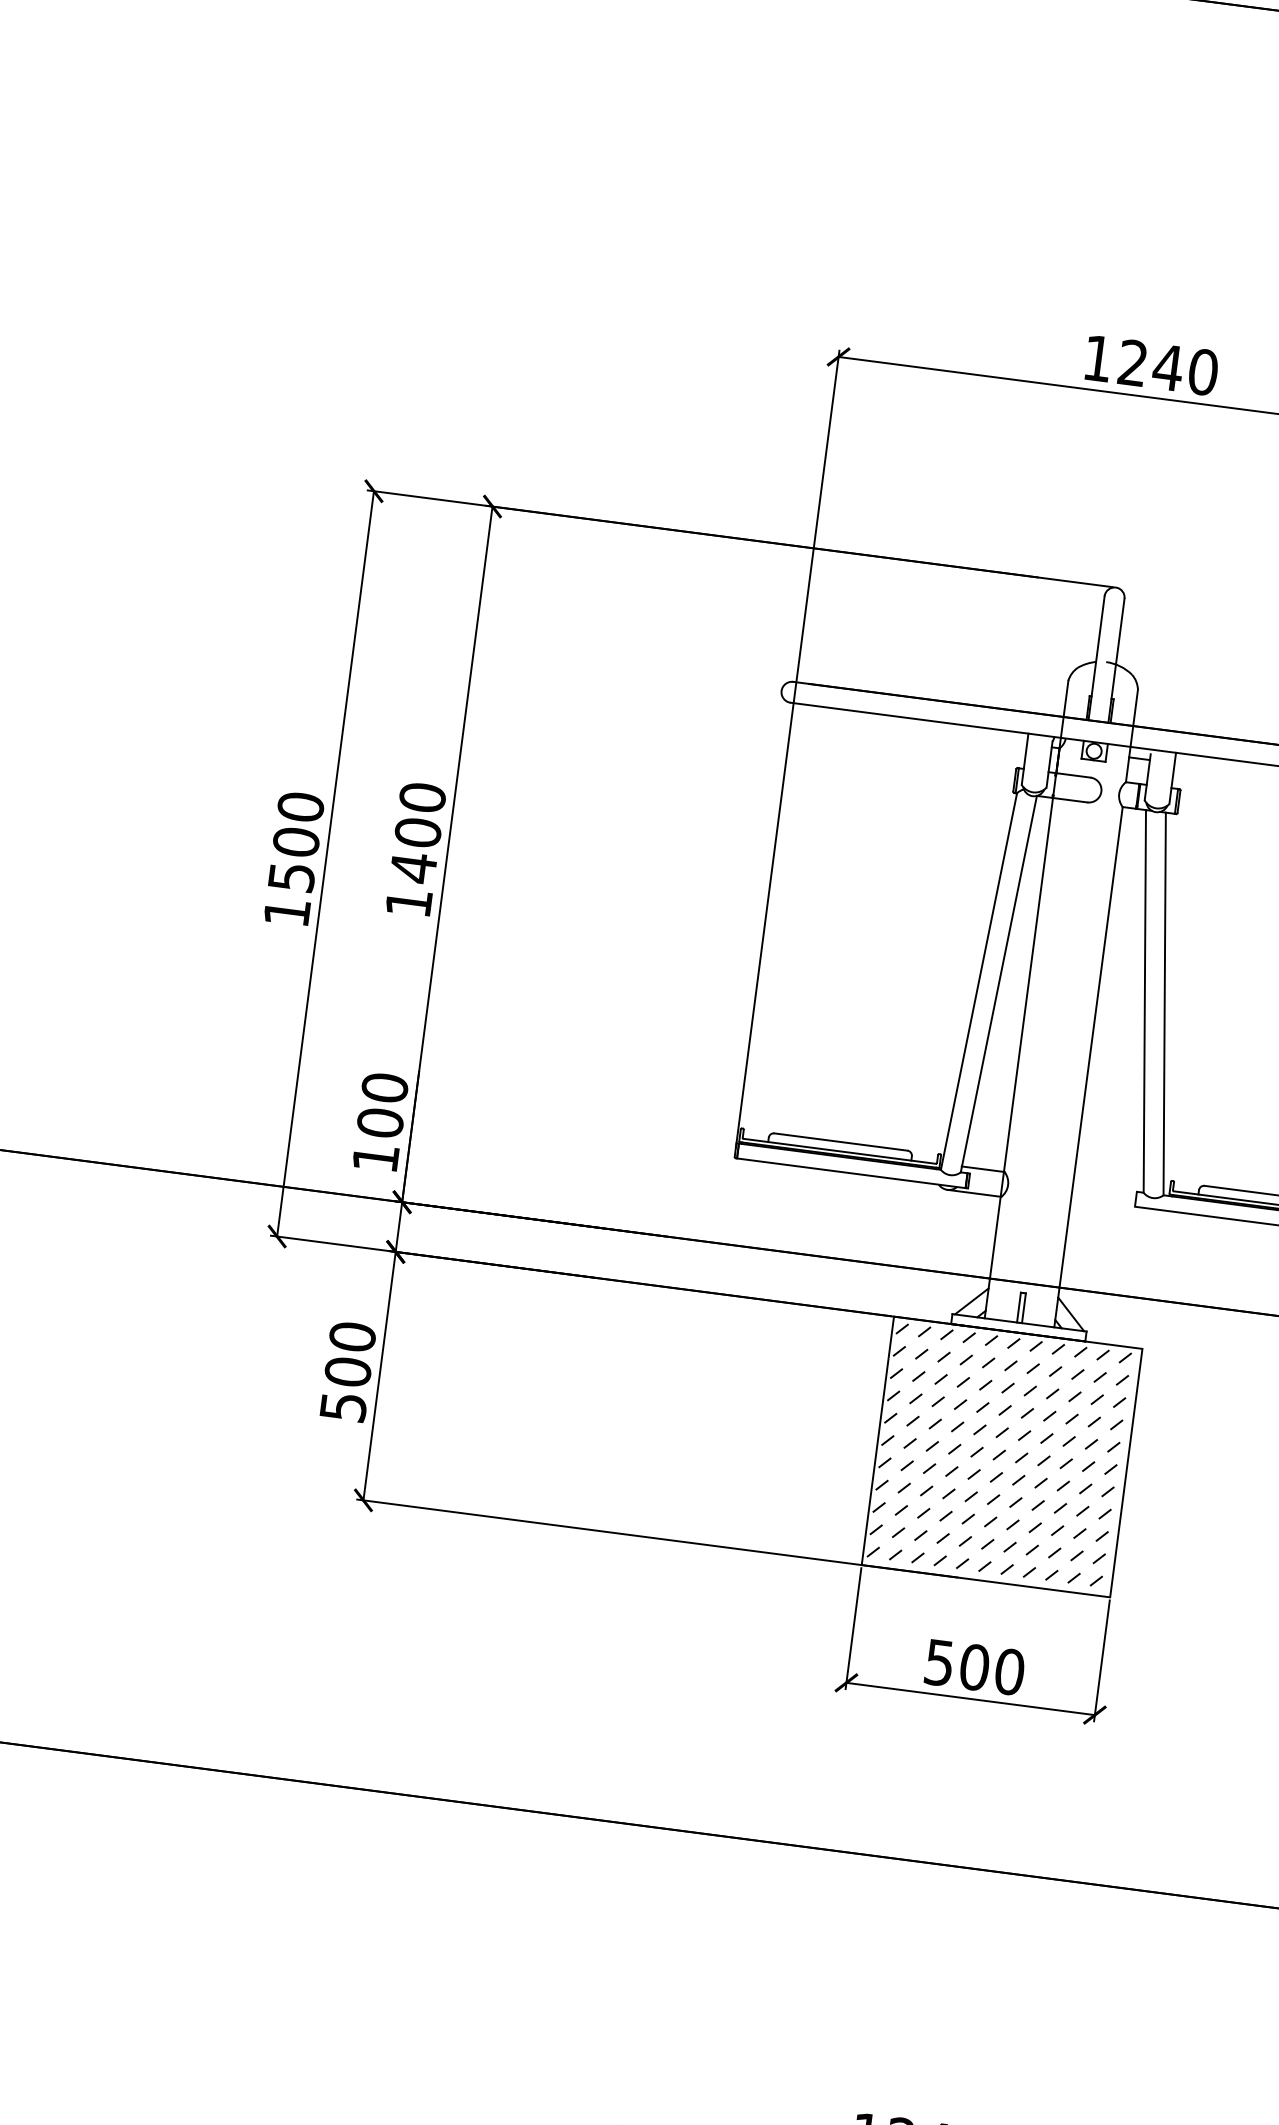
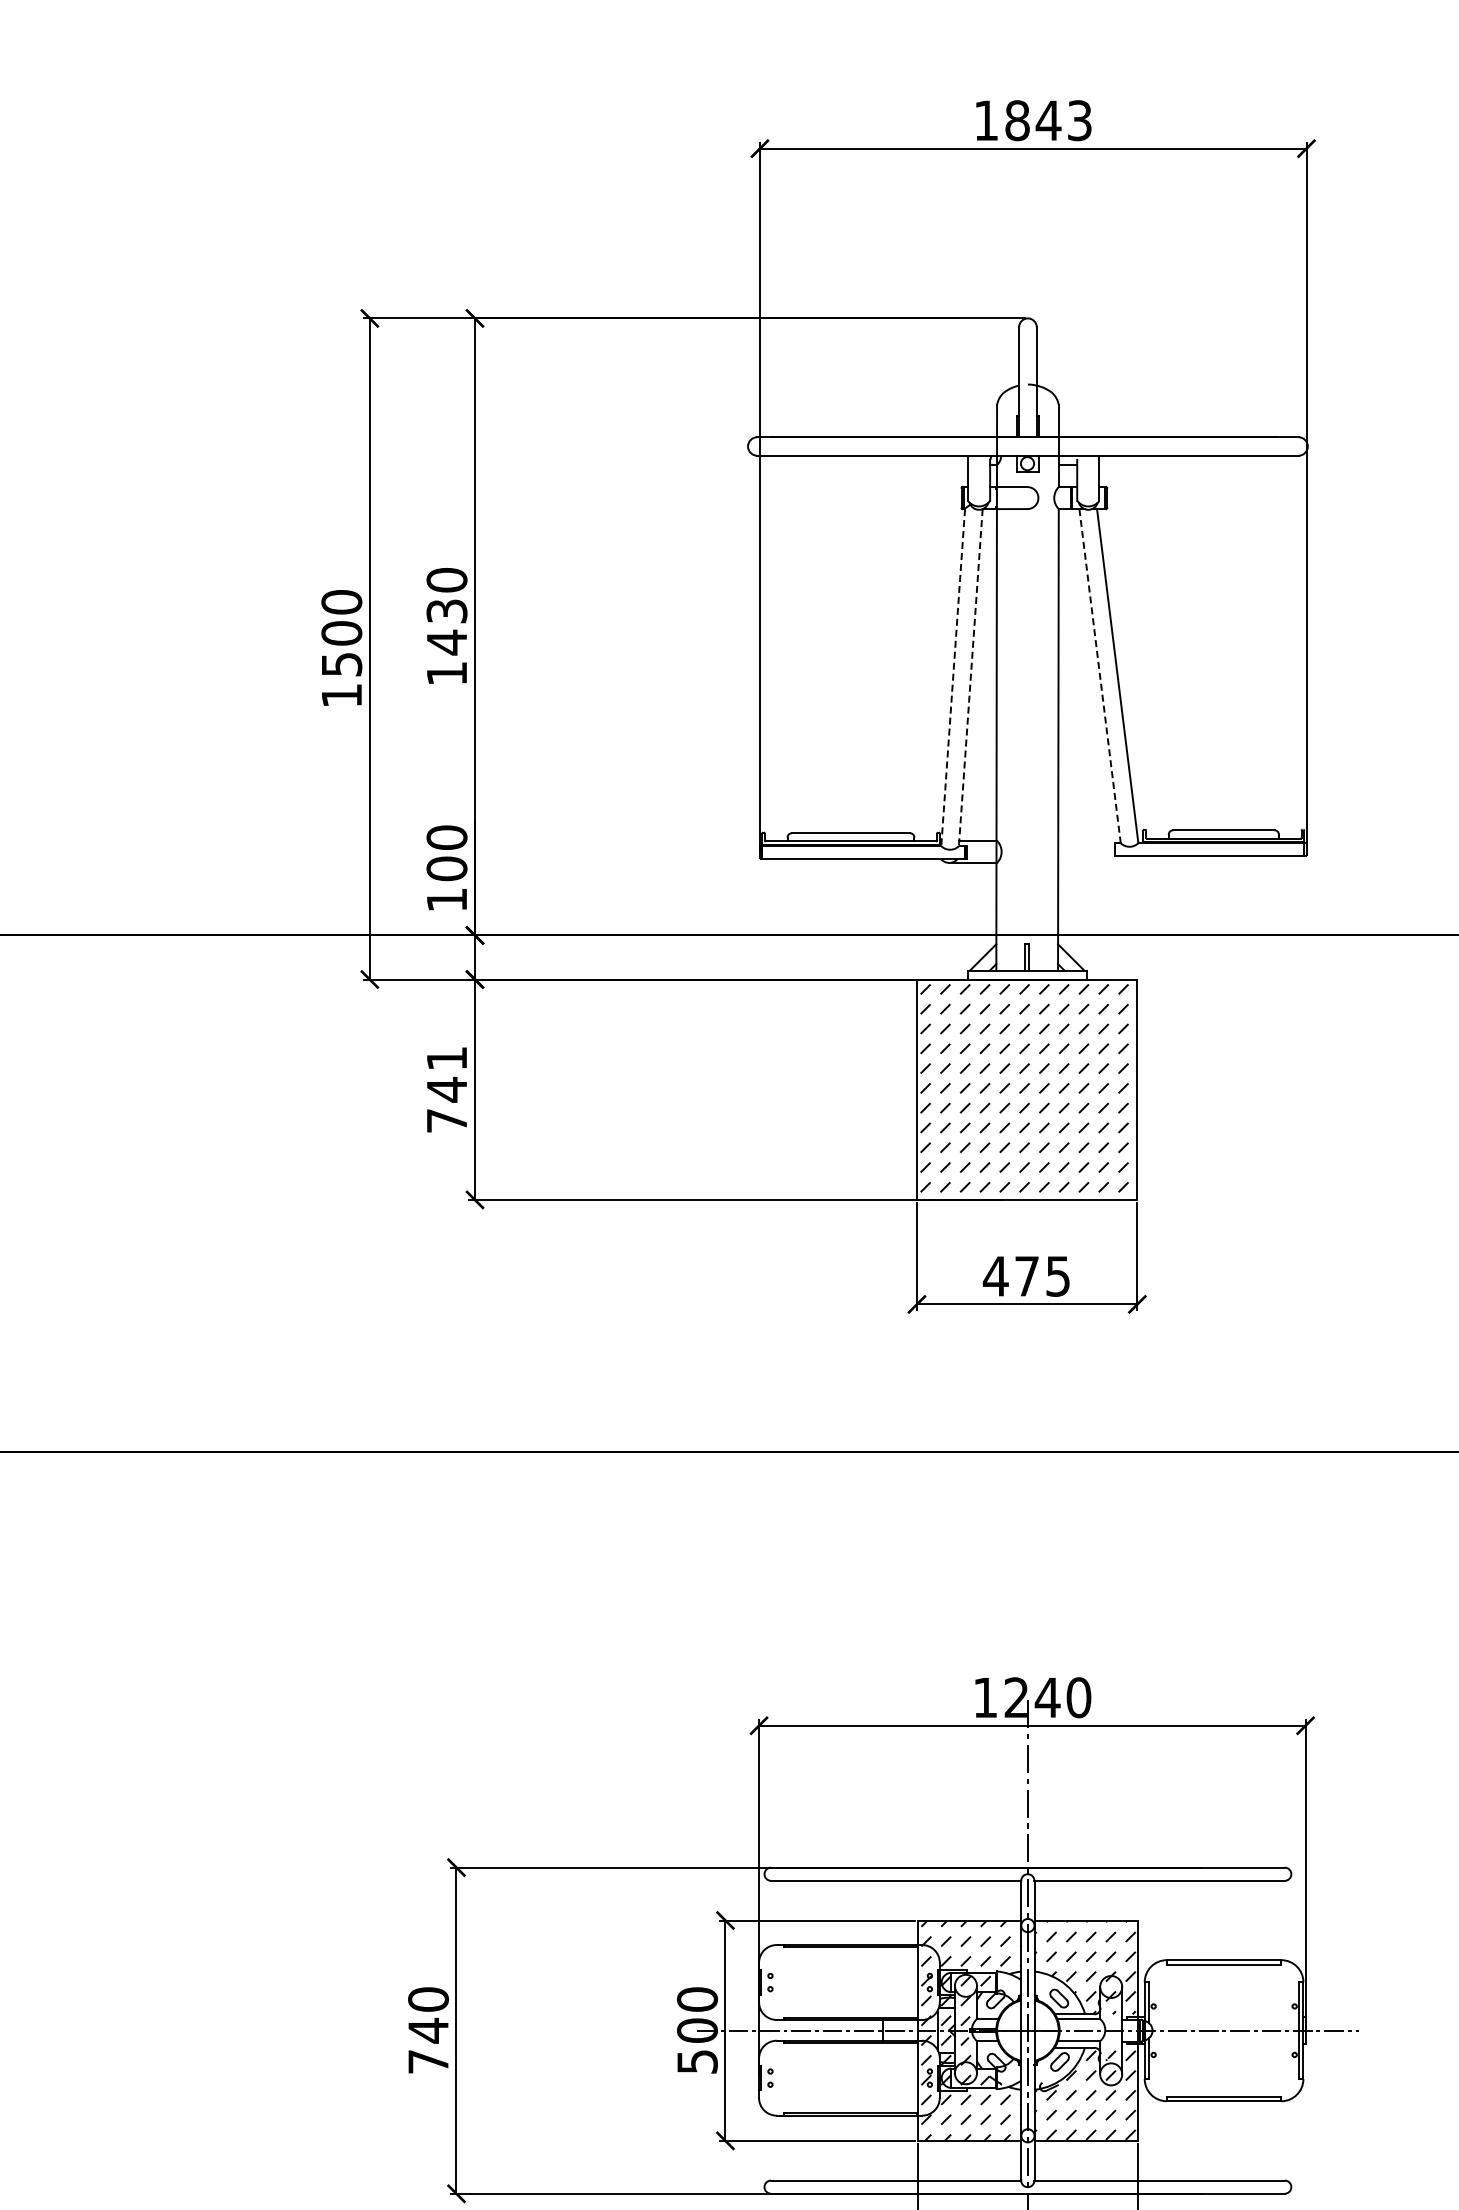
text: (1168, 367) -> (1048, 120), 1240 -> 1843
text: (417, 832) -> (446, 611), 1400 -> 1430
line: (979, 981) -> (953, 677), solid -> dashed
line: (998, 983) -> (970, 677), solid -> dashed
line: (1145, 1001) -> (1100, 676), solid -> dashed
text: (347, 1371) -> (446, 1089), 500 -> 741
text: (974, 1666) -> (1026, 1275), 500 -> 475

